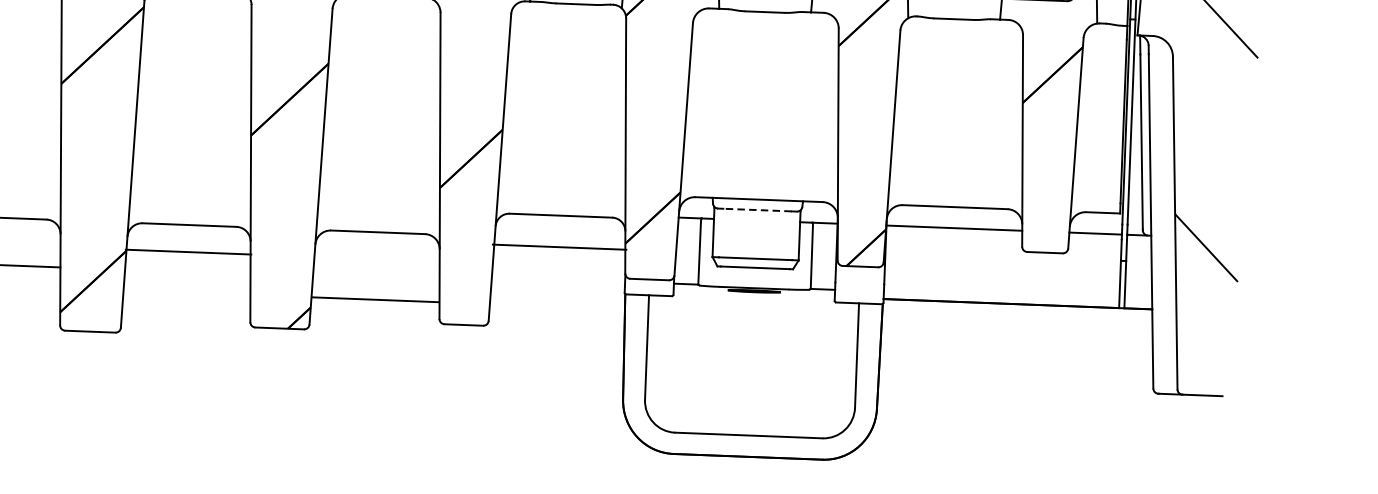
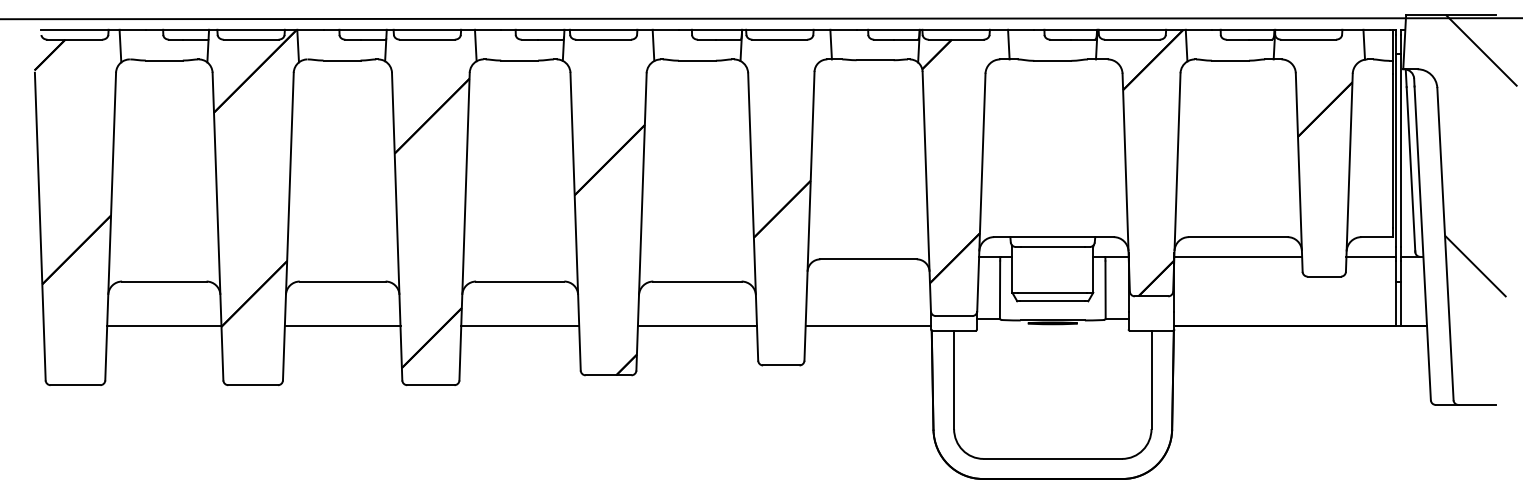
line: (757, 210) -> (1052, 247), dashed -> solid
line: (559, 246) -> (868, 325), moved
line: (188, 251) -> (520, 325), moved
line: (374, 299) -> (696, 325), moved

